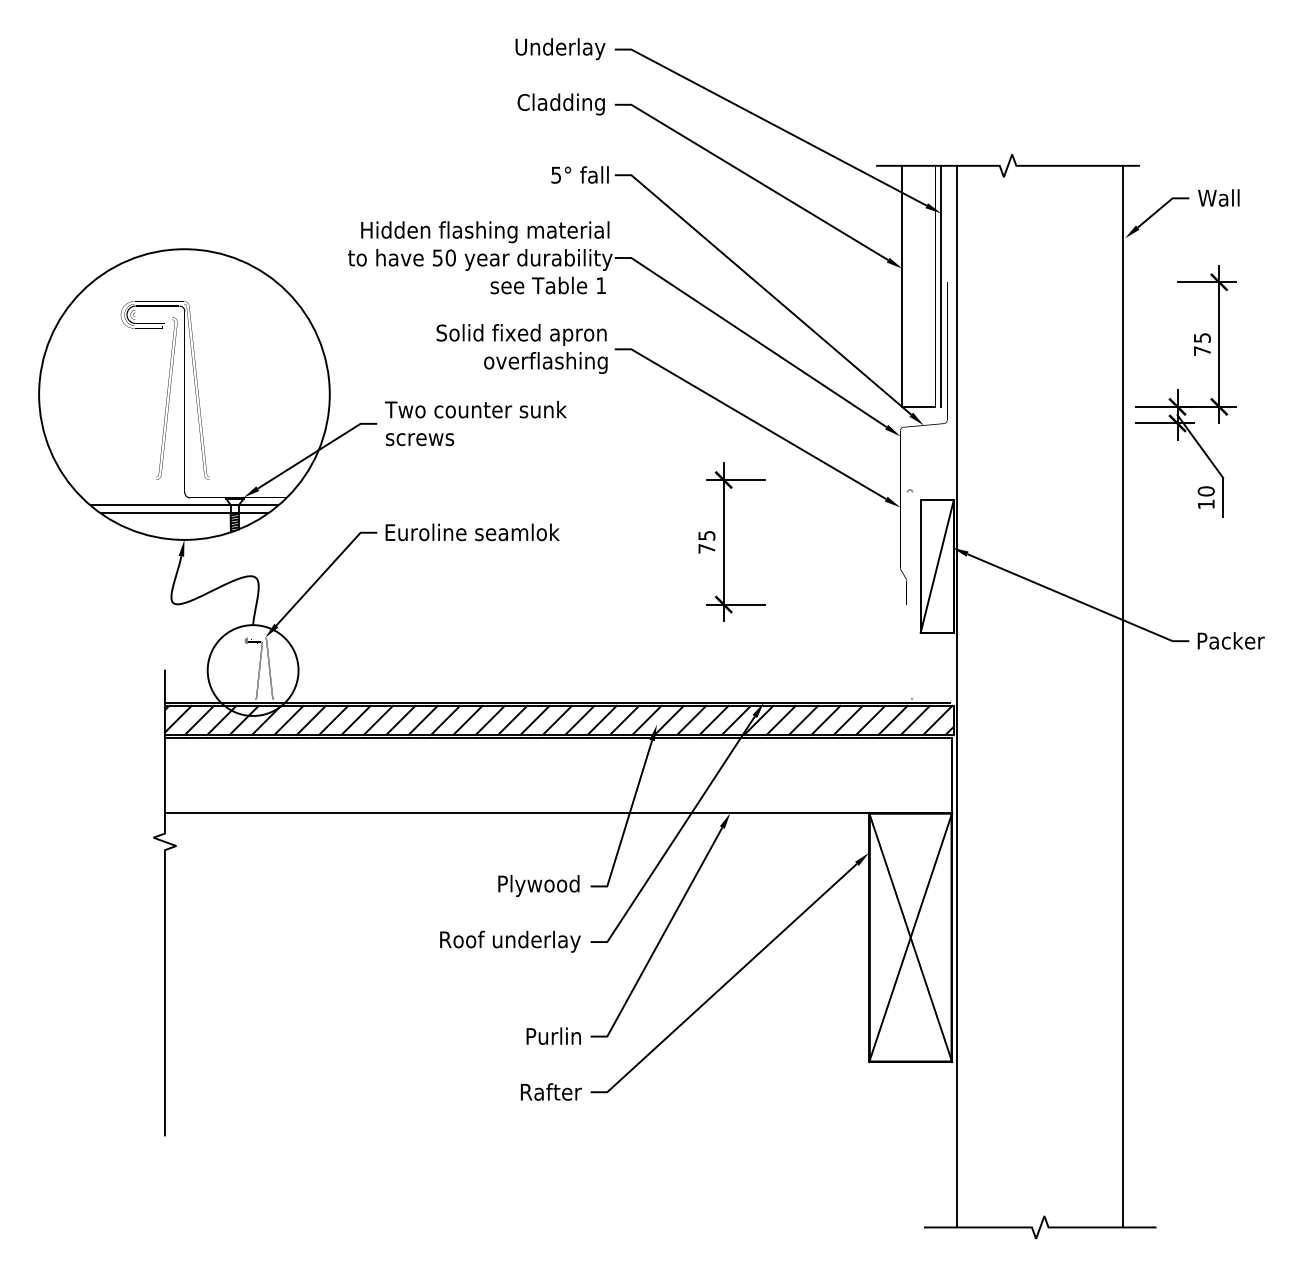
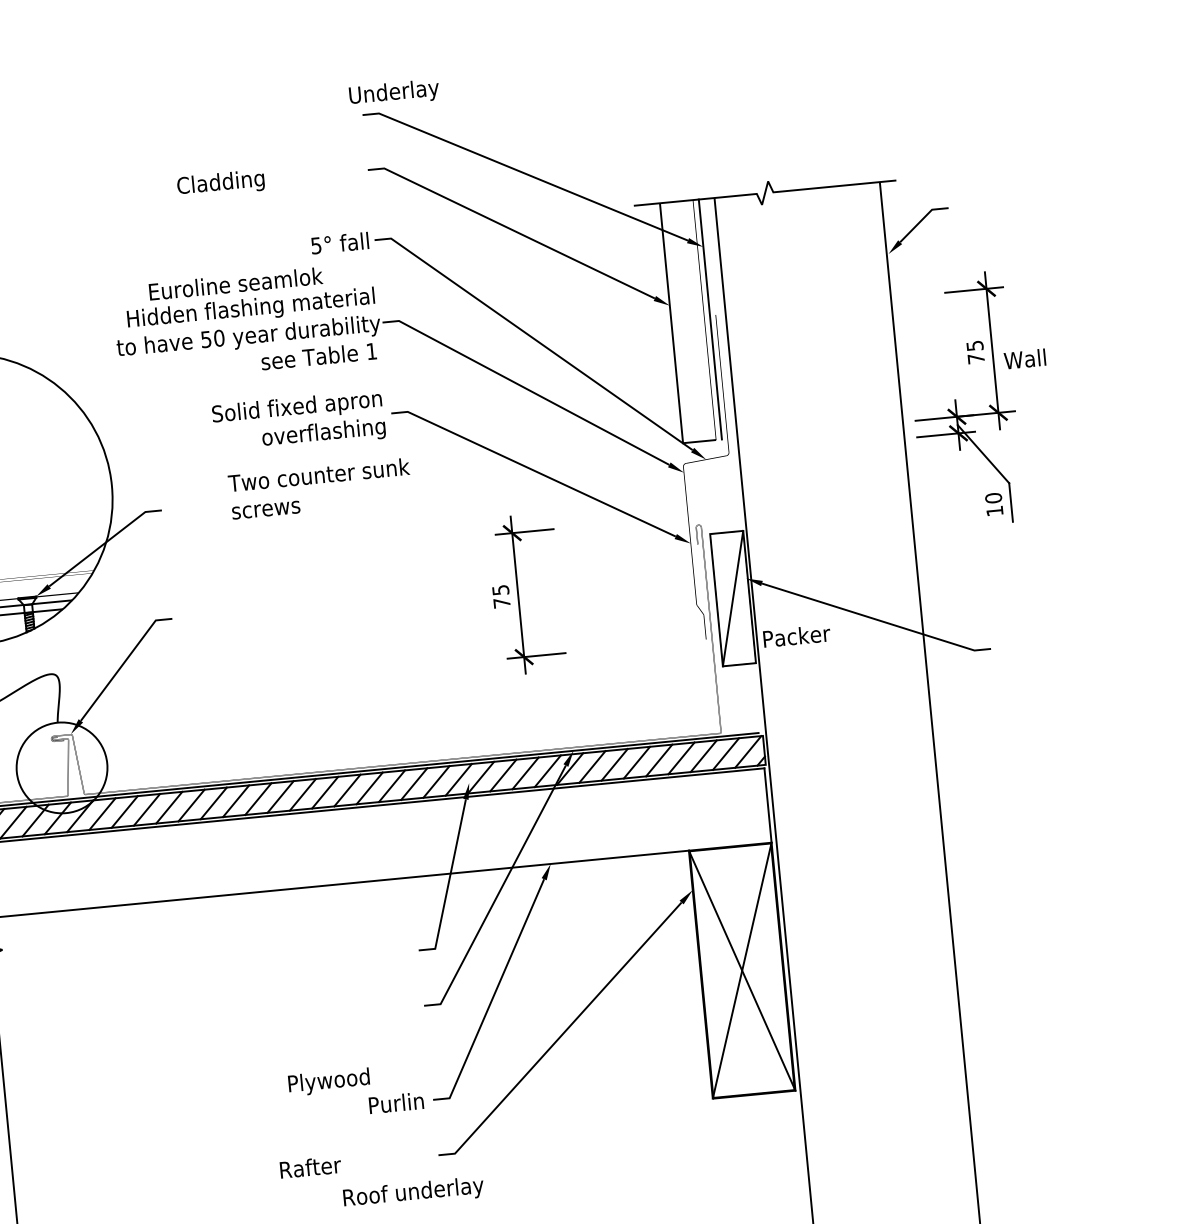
text: (560, 49) -> (394, 93), moved
text: (560, 104) -> (220, 183), moved
text: (1218, 197) -> (1024, 358), moved
text: (475, 423) -> (319, 488), moved
text: (472, 532) -> (235, 283), moved
text: (1230, 640) -> (796, 635), moved
text: (538, 885) -> (328, 1081), moved
text: (510, 941) -> (413, 1193), moved
text: (551, 1091) -> (310, 1166), moved

